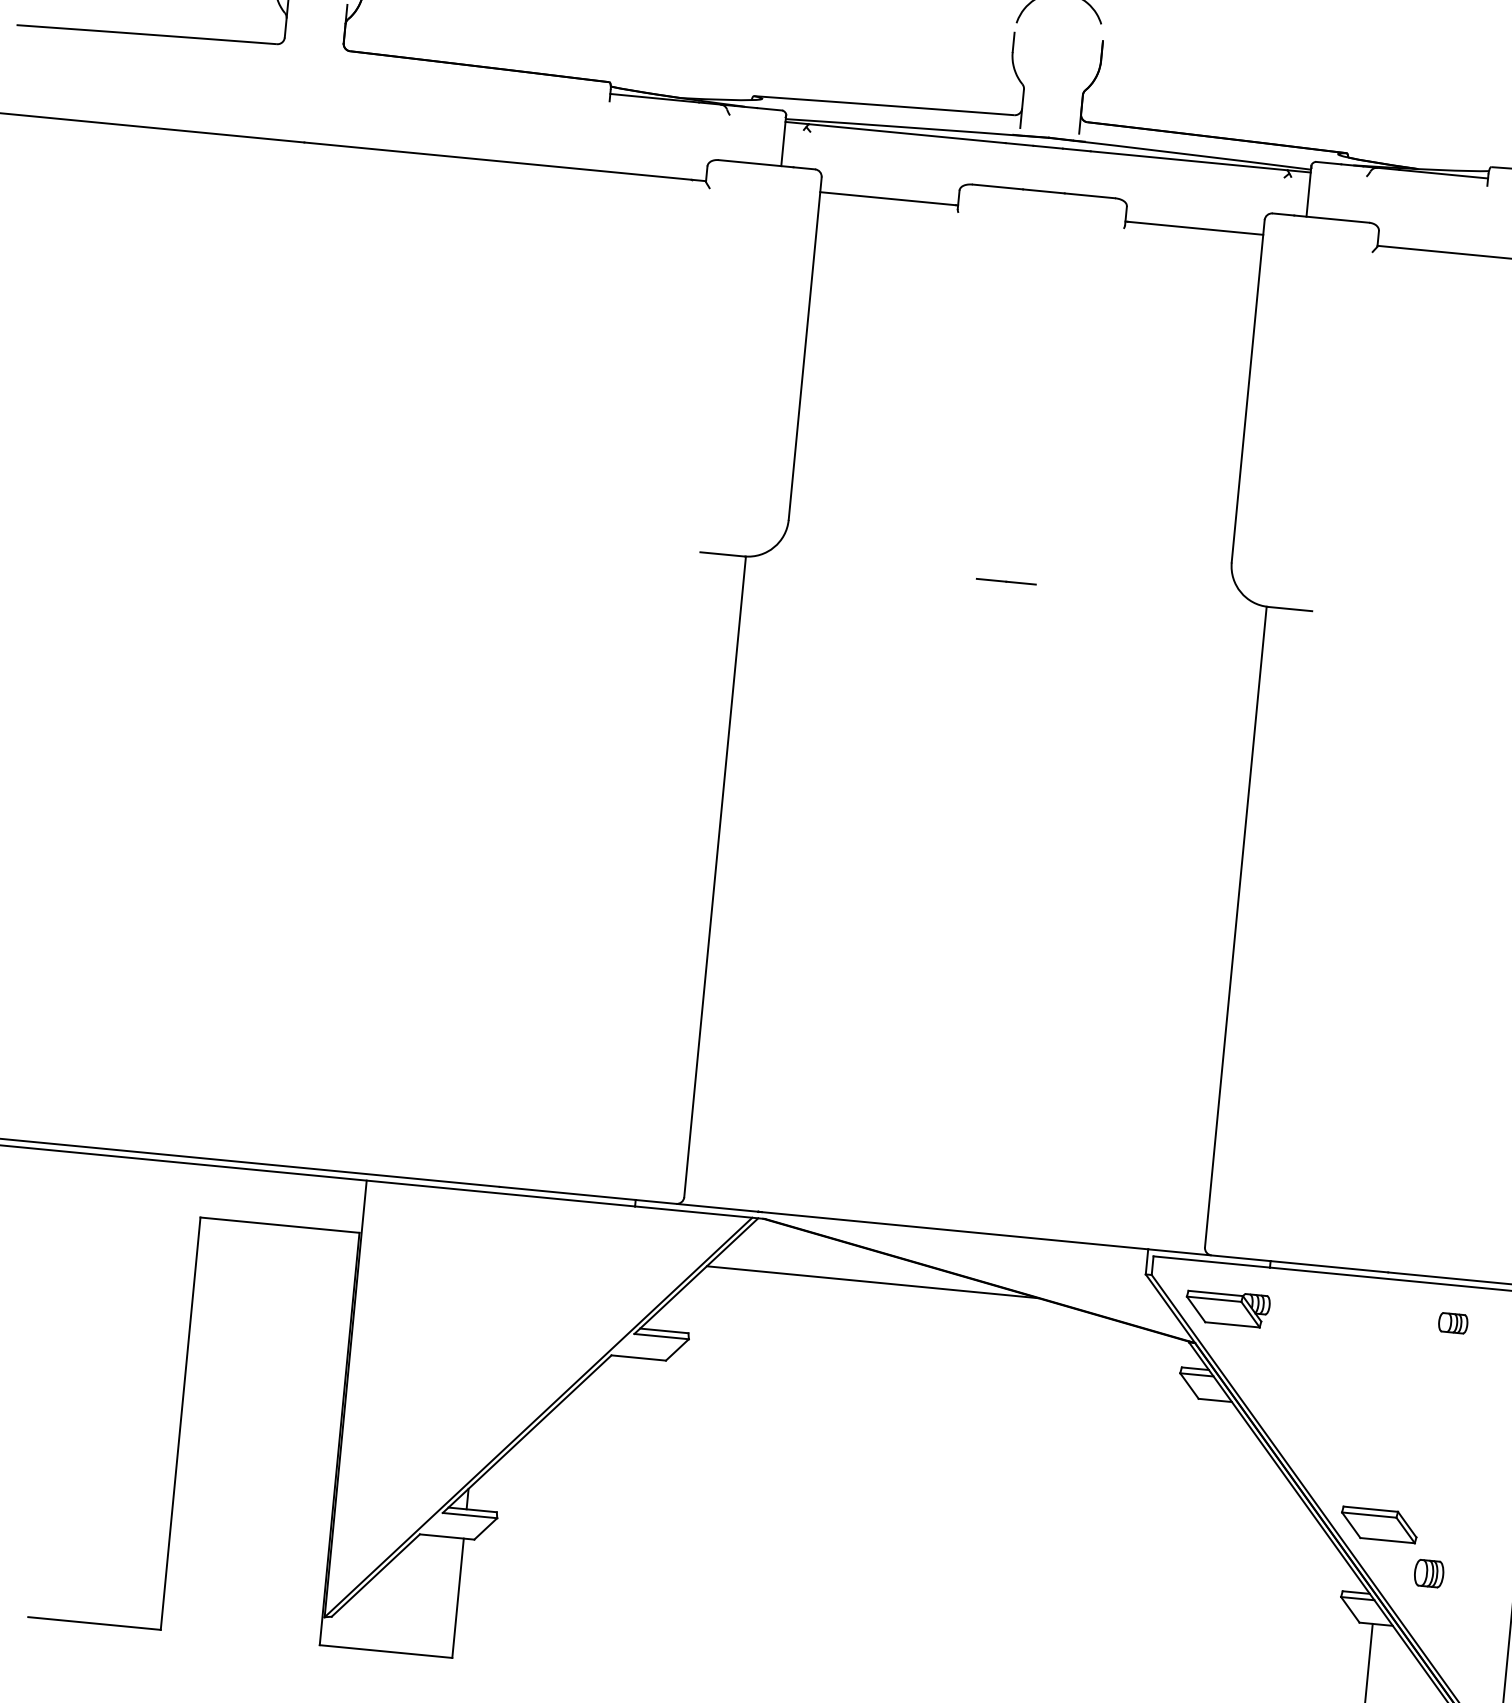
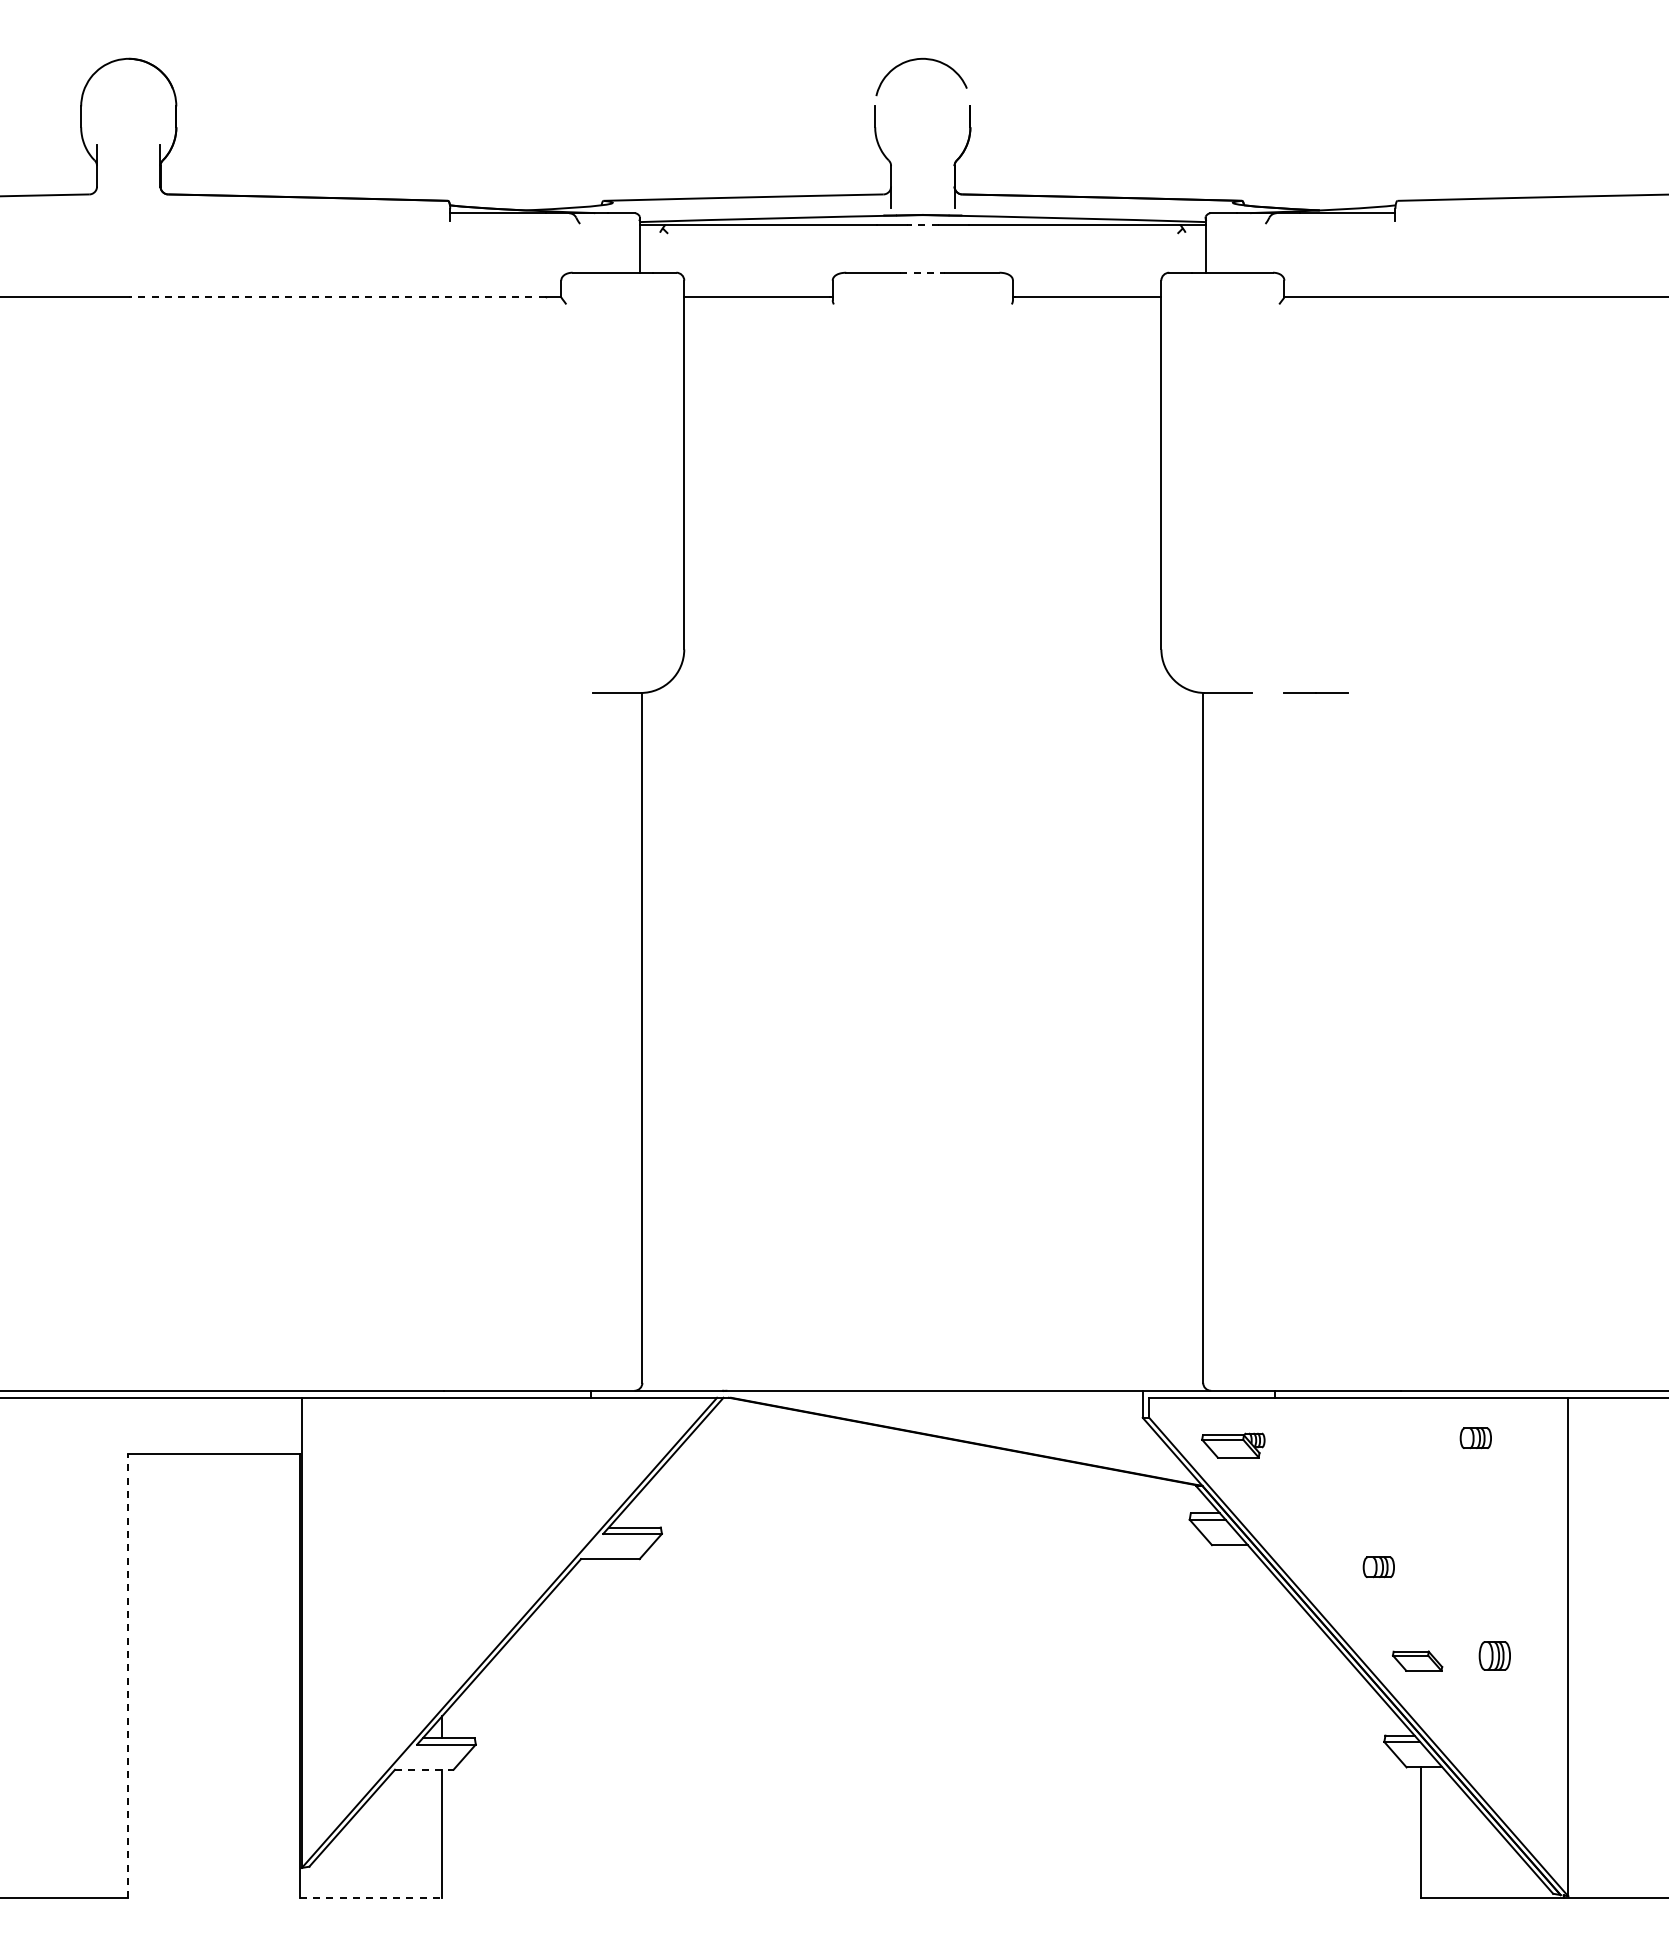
line: (1047, 147) -> (922, 225), solid -> dashed
line: (497, 161) -> (336, 296), solid -> dashed
line: (1044, 191) -> (923, 272), solid -> dashed
line: (1006, 581) -> (1315, 692), moved
line: (872, 1282) -> (851, 1454), removed
part: (1226, 1308) -> (1232, 1445), size x0.7
line: (180, 1423) -> (128, 1675), solid -> dashed
part: (1351, 1434) -> (1378, 1567), added
part: (1379, 1525) -> (1417, 1661), size x0.6
line: (447, 1536) -> (424, 1769), solid -> dashed
part: (1428, 1573) -> (1494, 1655), moved
line: (386, 1651) -> (371, 1898), solid -> dashed

